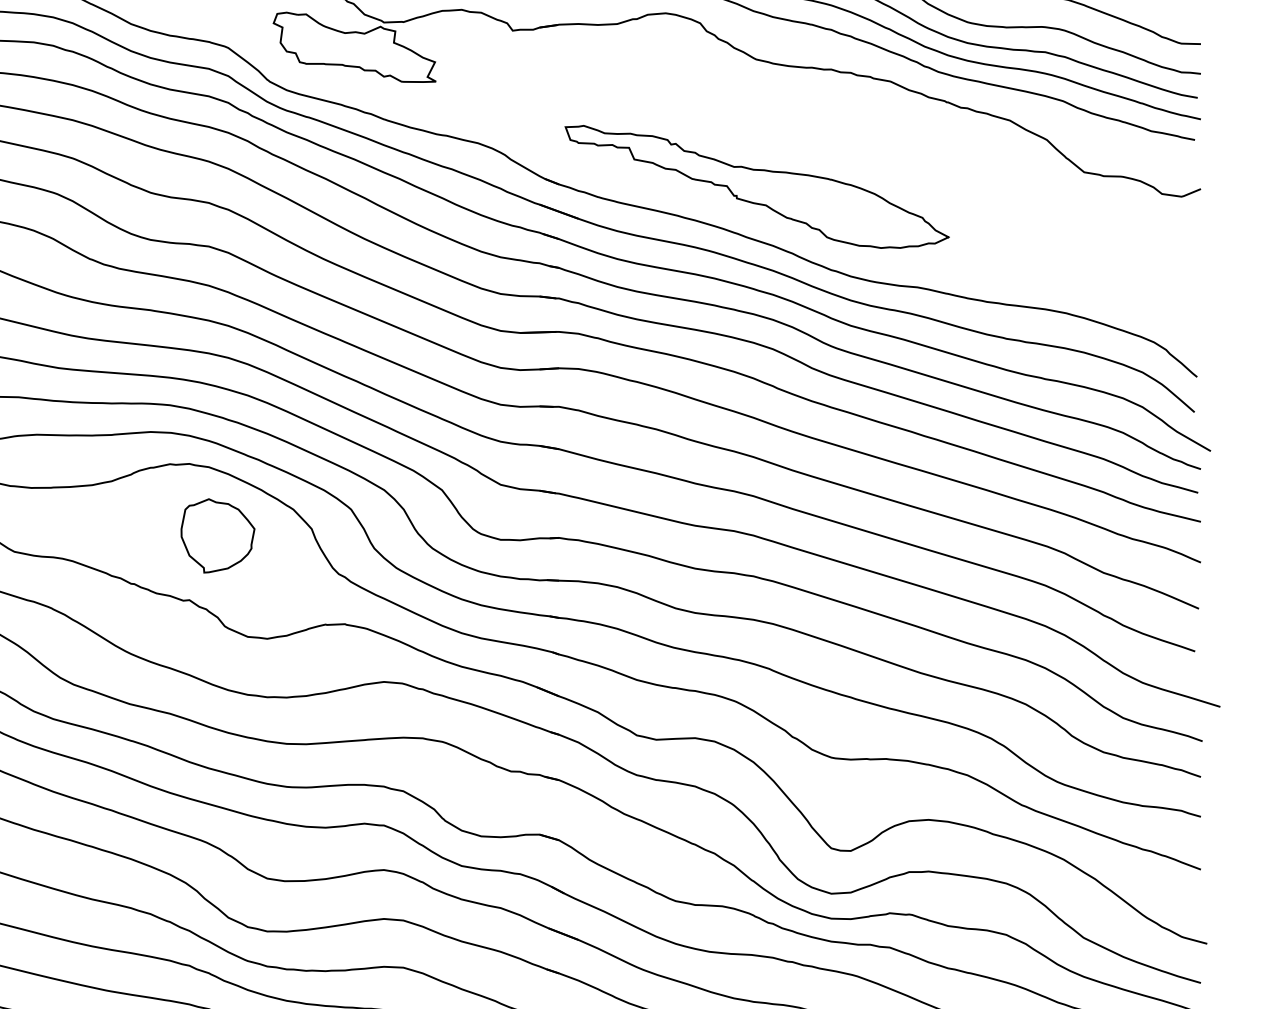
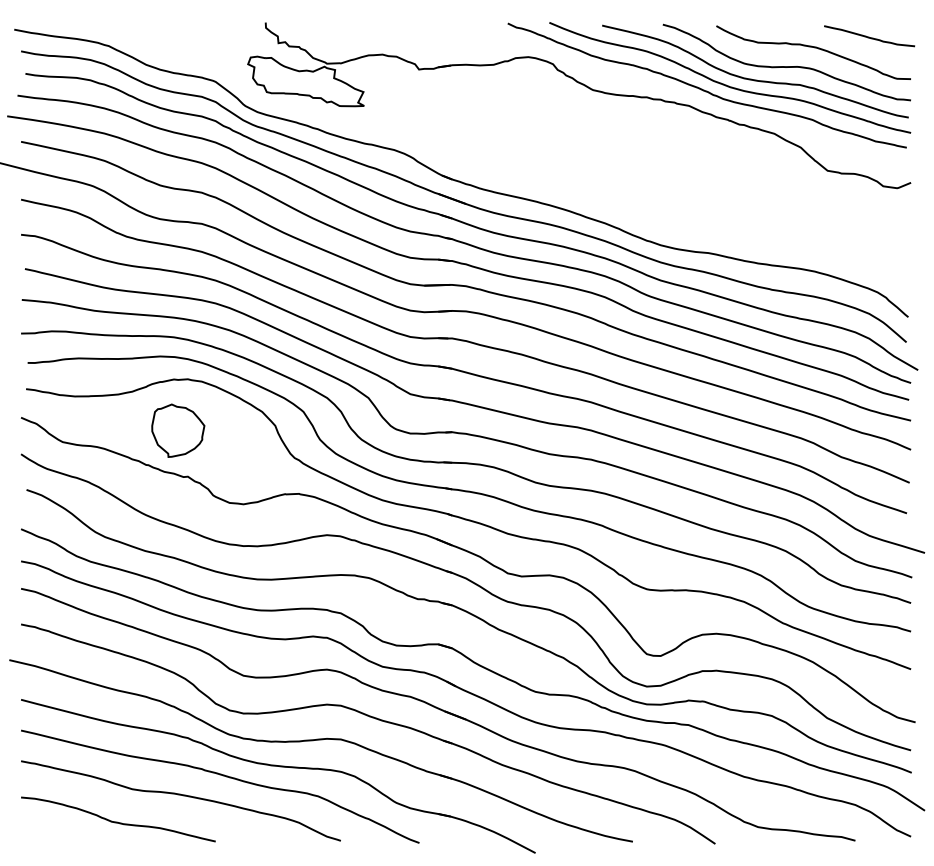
part: (756, 185) -> (593, 180), removed
part: (218, 535) -> (178, 430), moved

